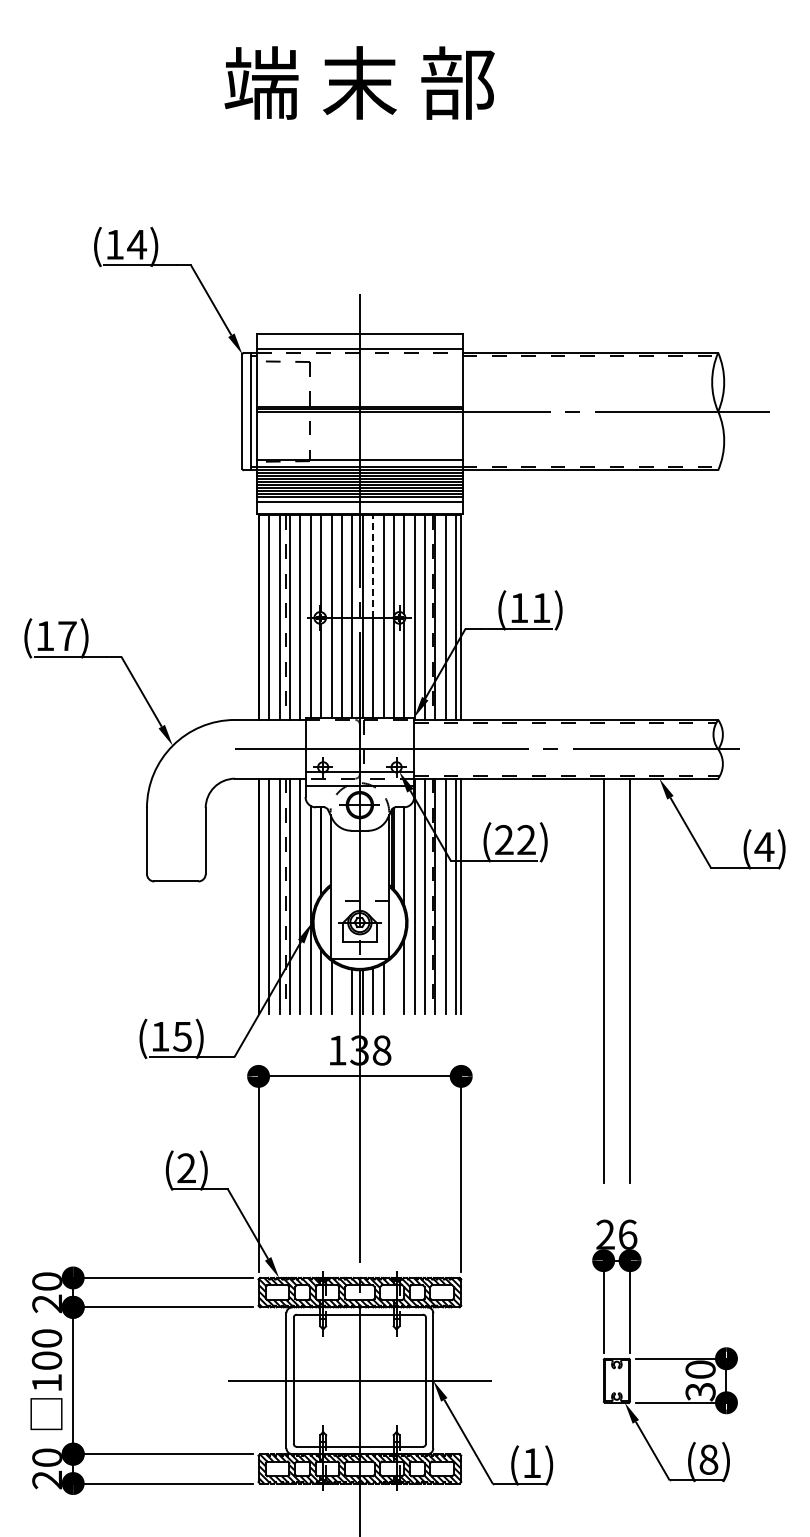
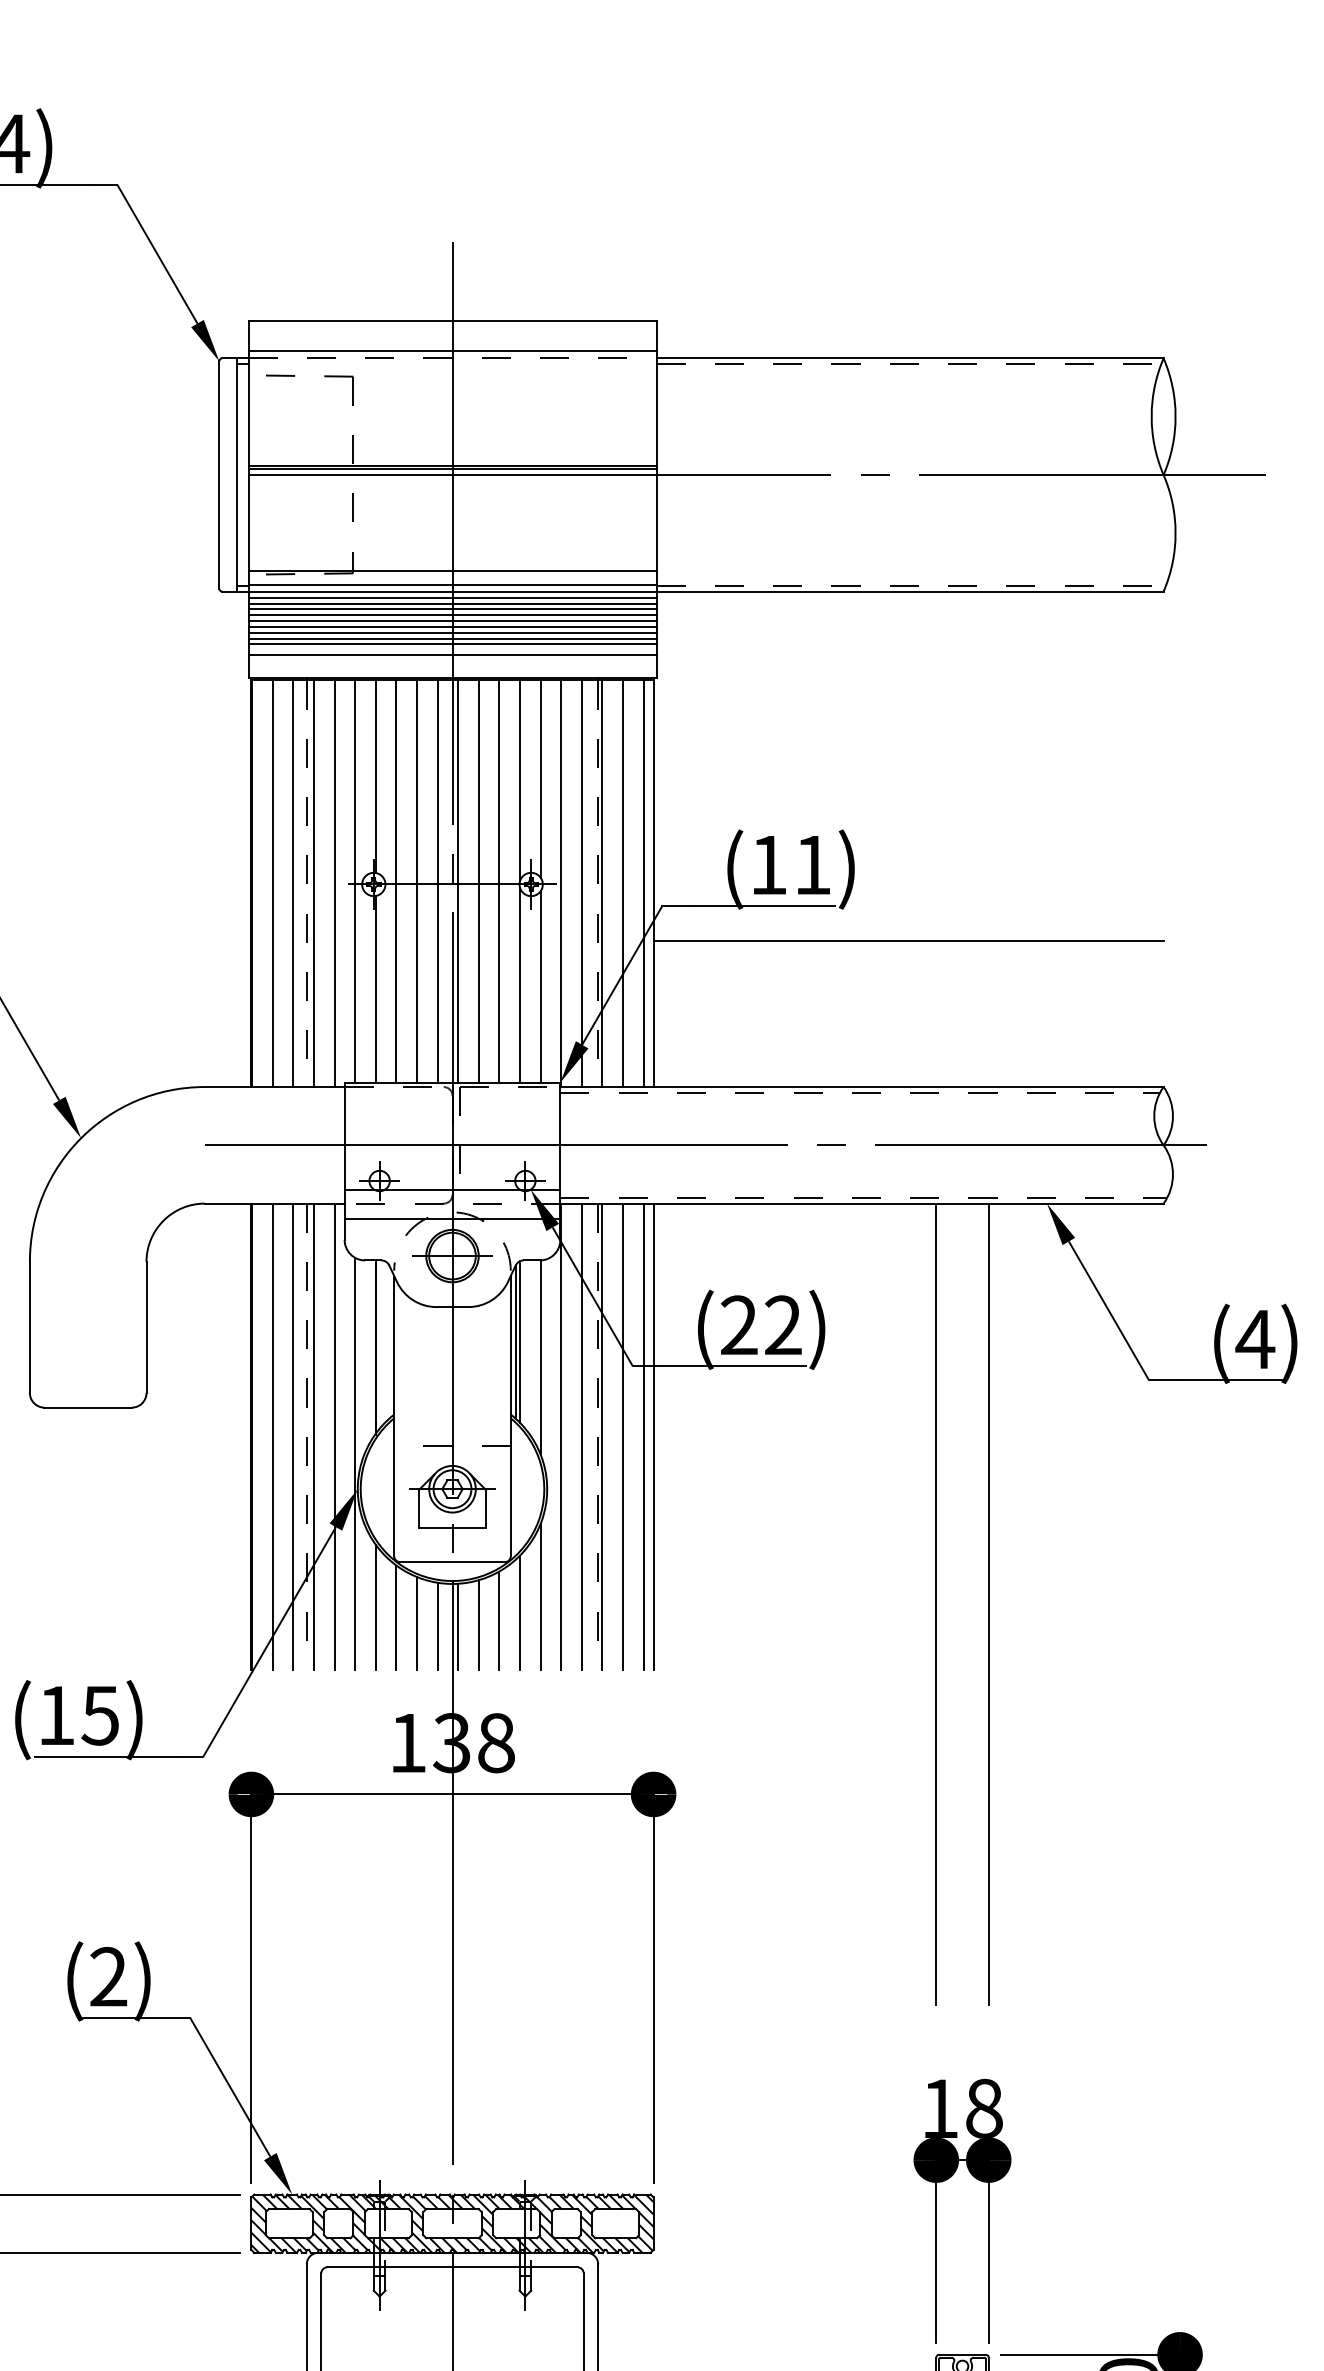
line: (373, 566) -> (479, 782), dashed -> solid
line: (589, 646) -> (908, 941), added
line: (393, 984) -> (519, 1612), added
line: (341, 989) -> (415, 1621), added
text: (616, 1234) -> (961, 2108), 26 -> 18

